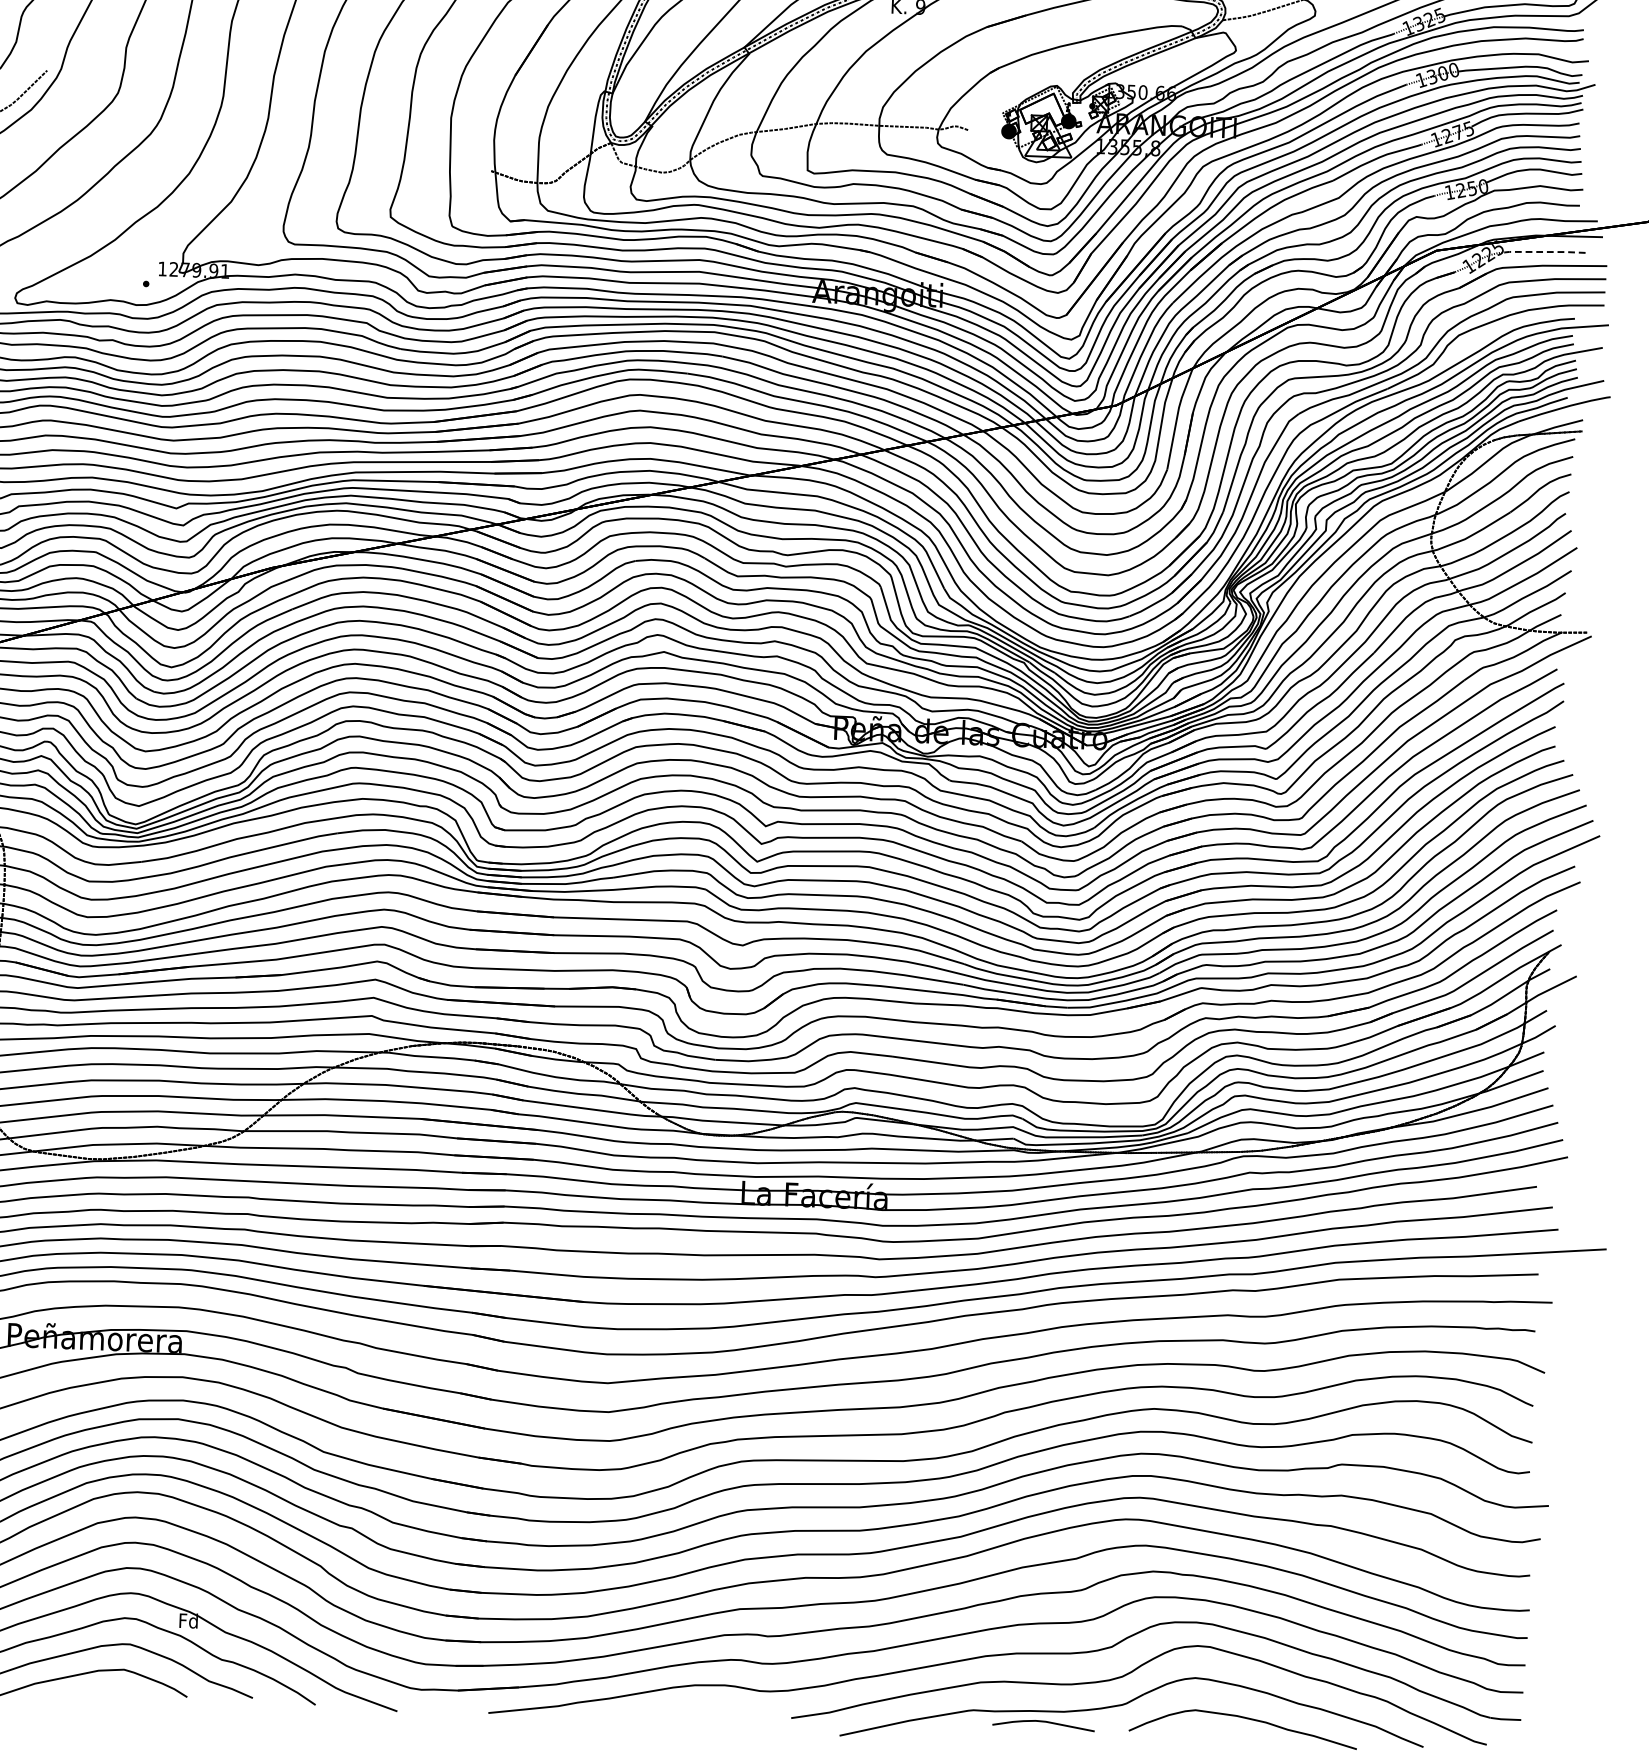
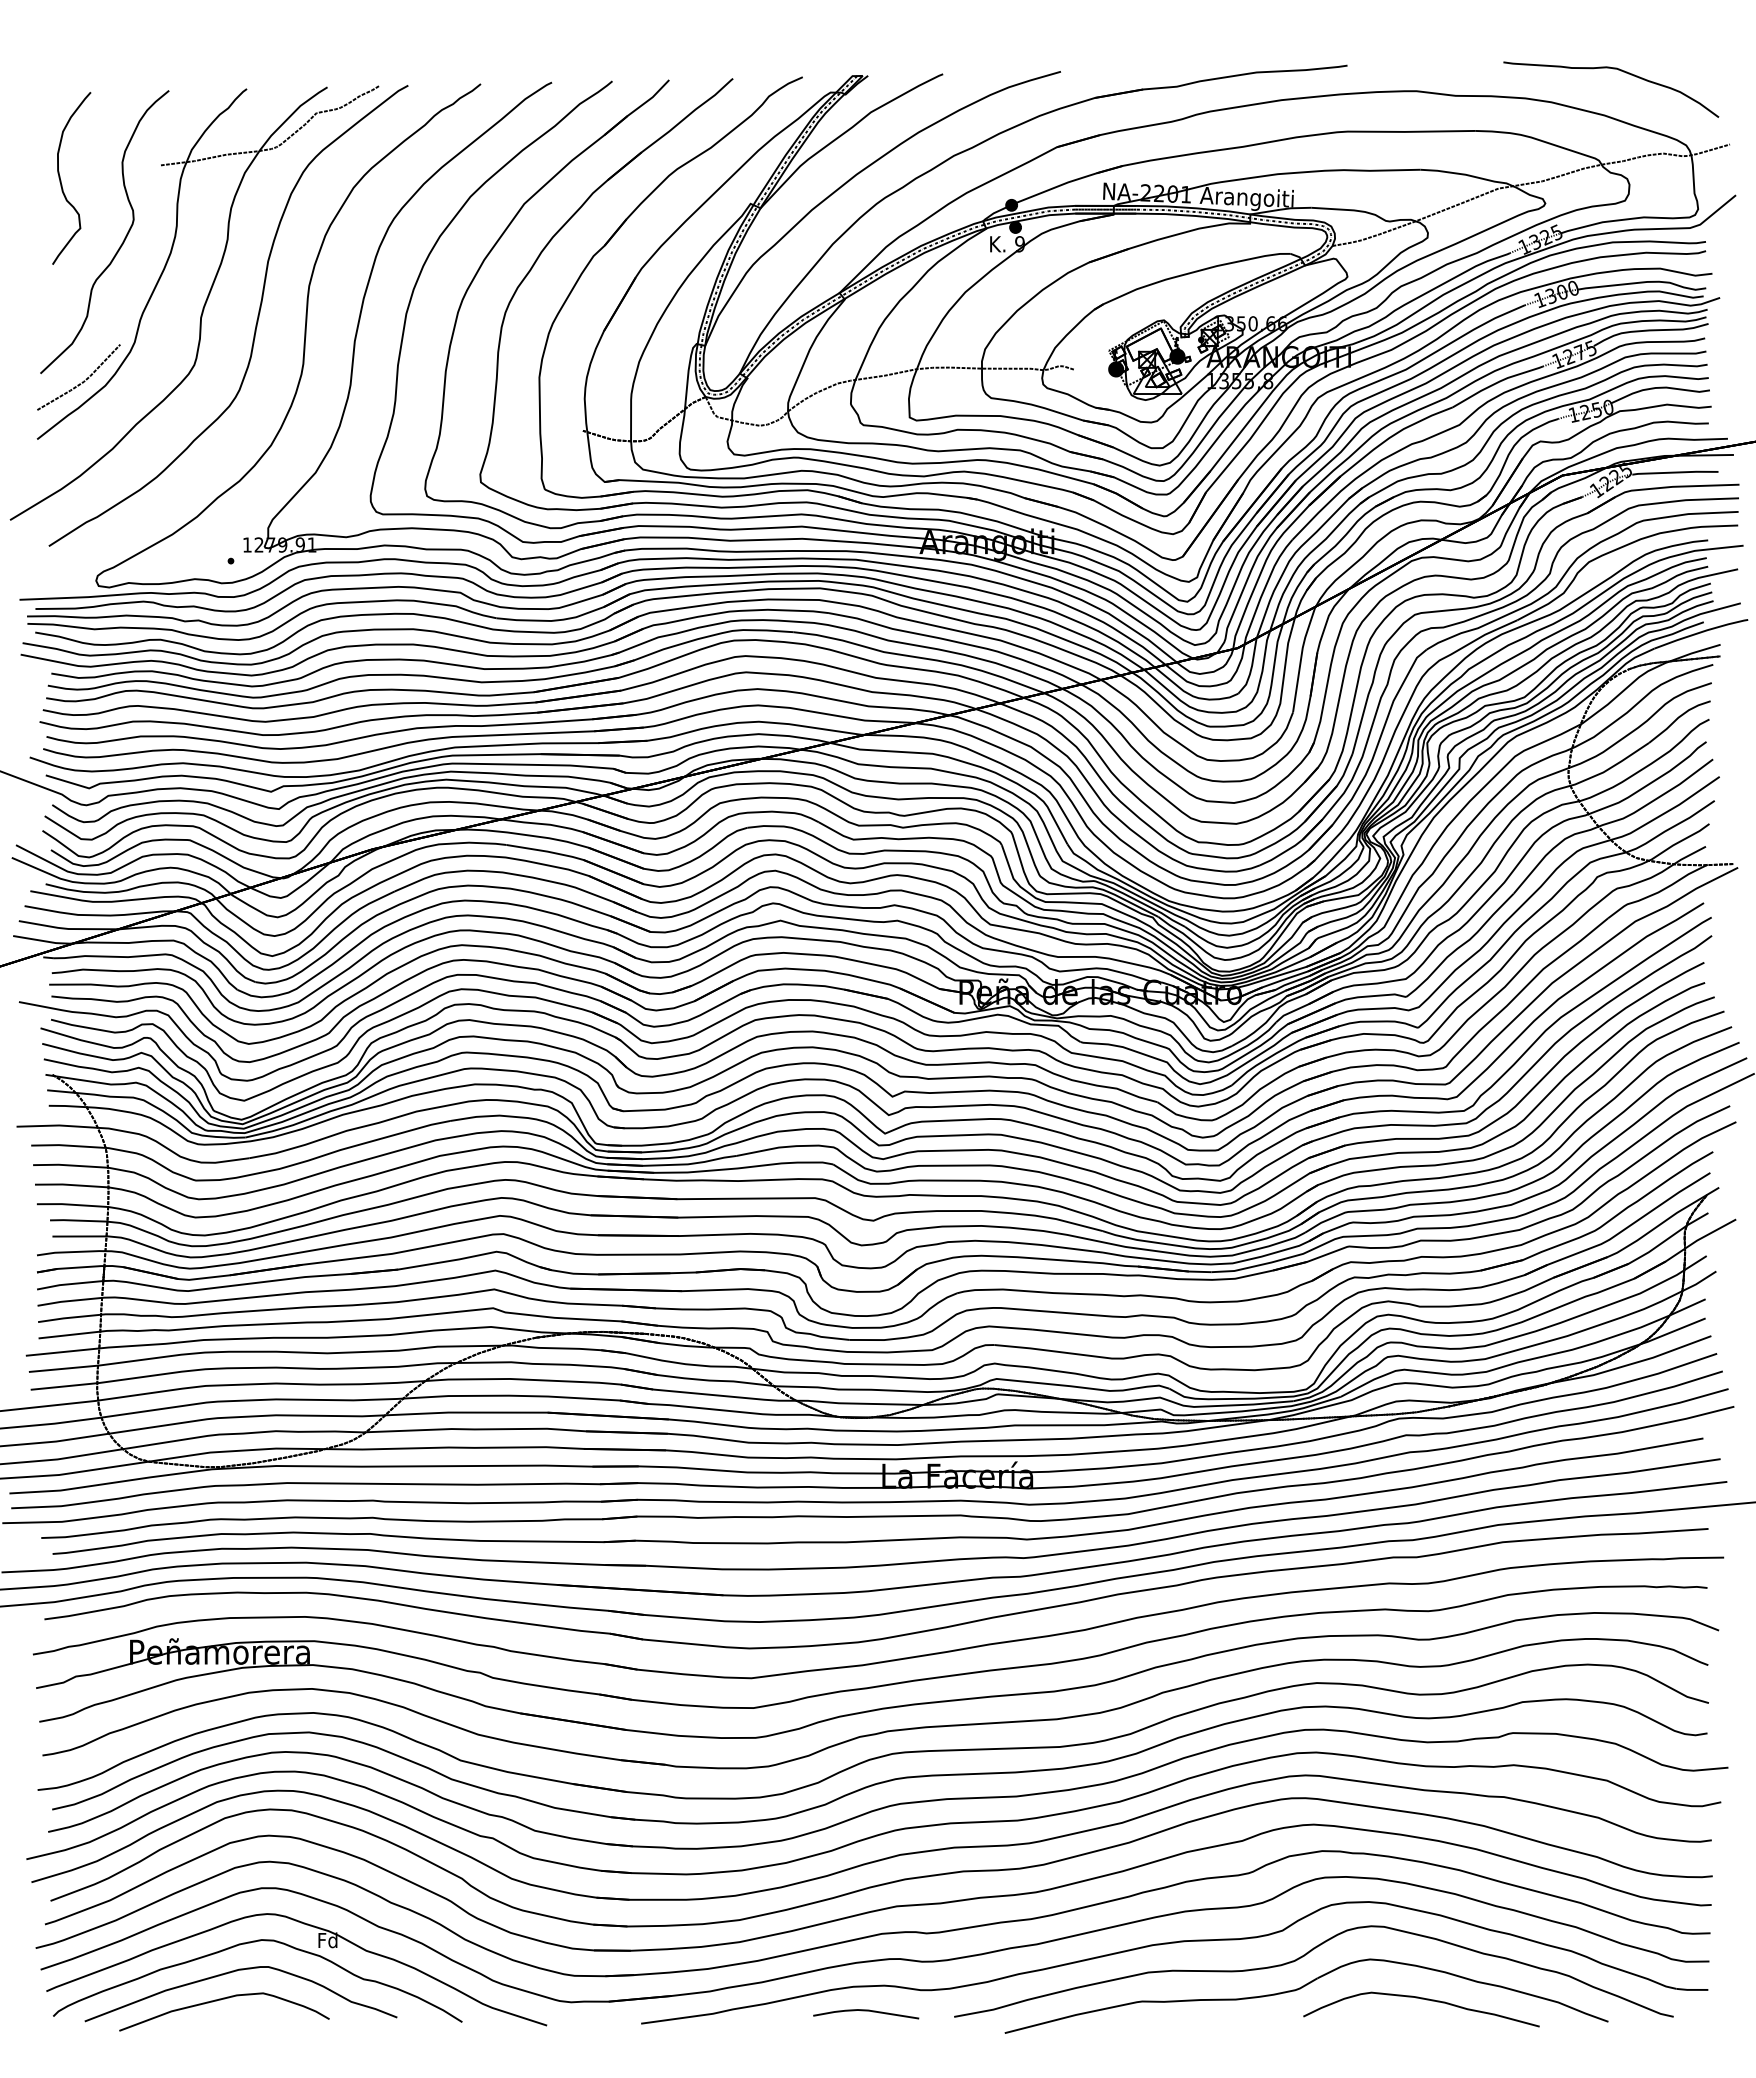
line: (1545, 251) -> (1675, 472), dashed -> solid
curve: (1044, 1722) -> (866, 2011), moved

